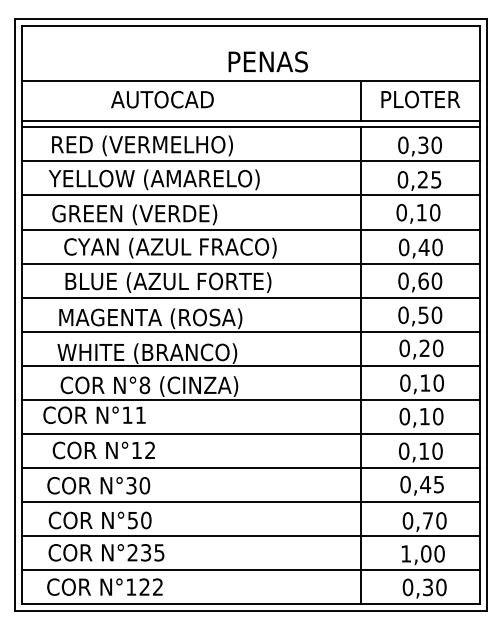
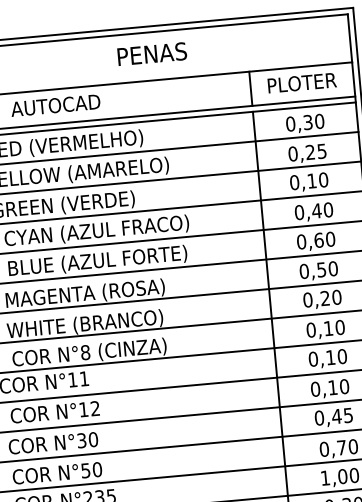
text: (267, 61) -> (151, 53), moved
text: (162, 99) -> (55, 105), moved

